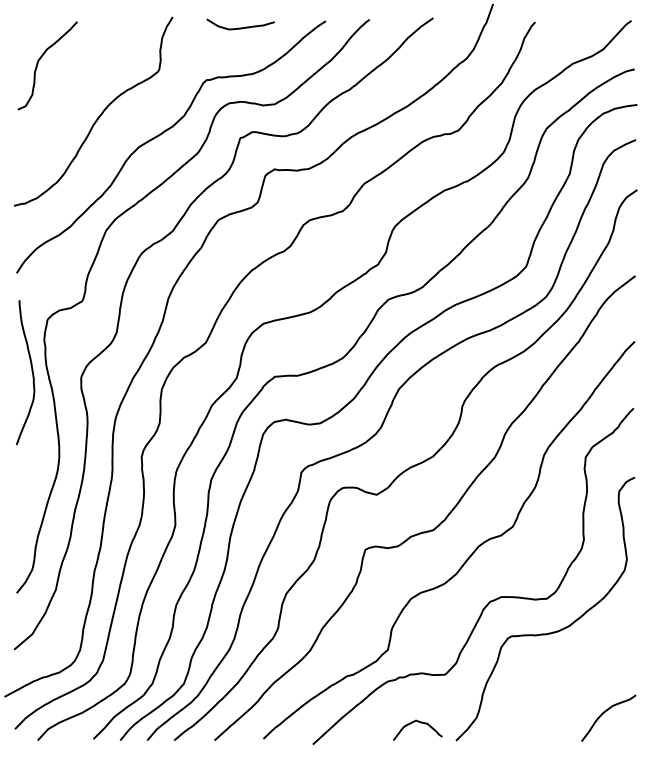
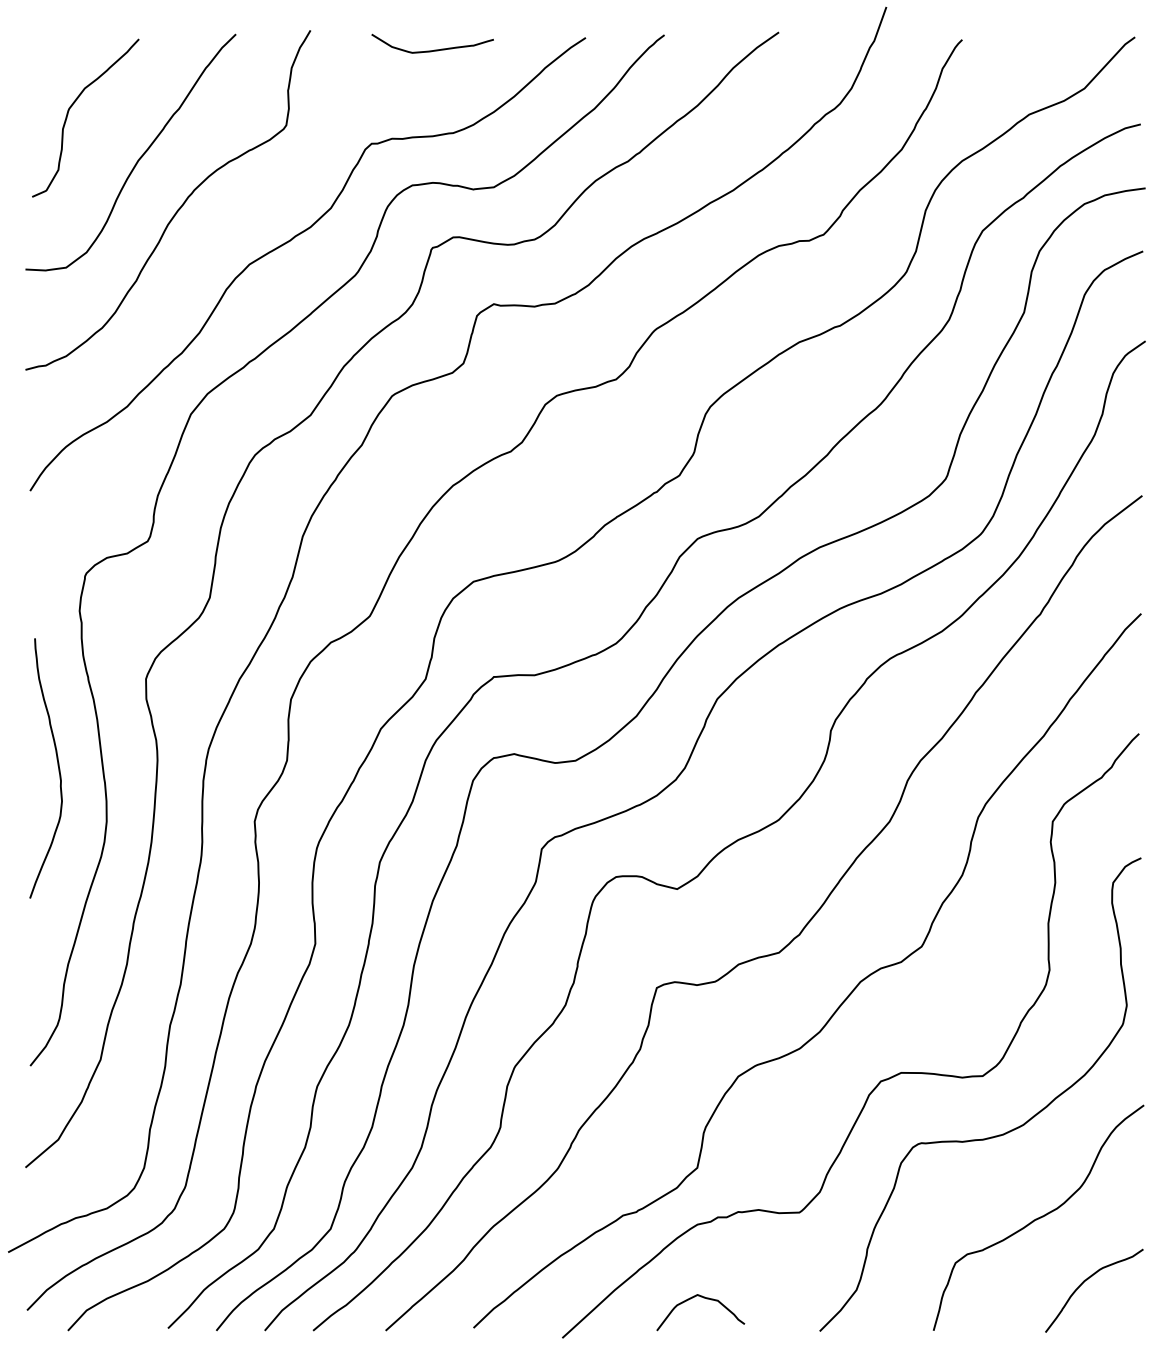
curve: (76, 88) -> (137, 158), added
curve: (31, 372) -> (56, 768), moved
curve: (577, 677) -> (1038, 1217), added
curve: (420, 723) -> (705, 1300), moved

